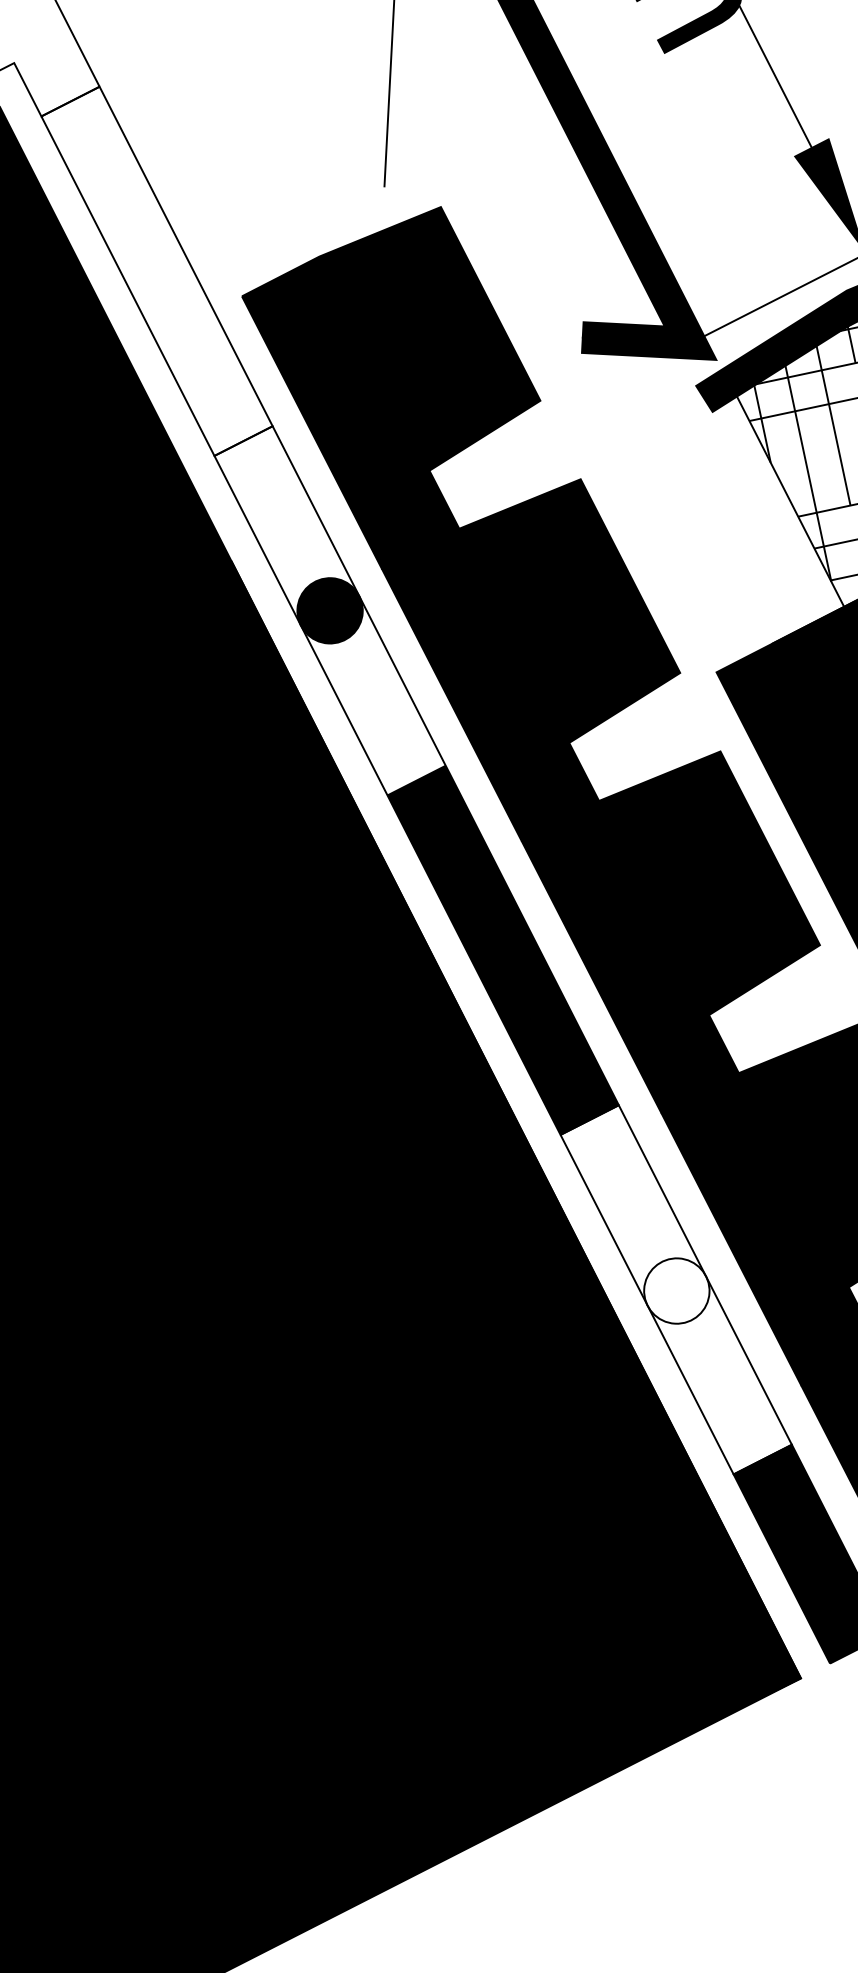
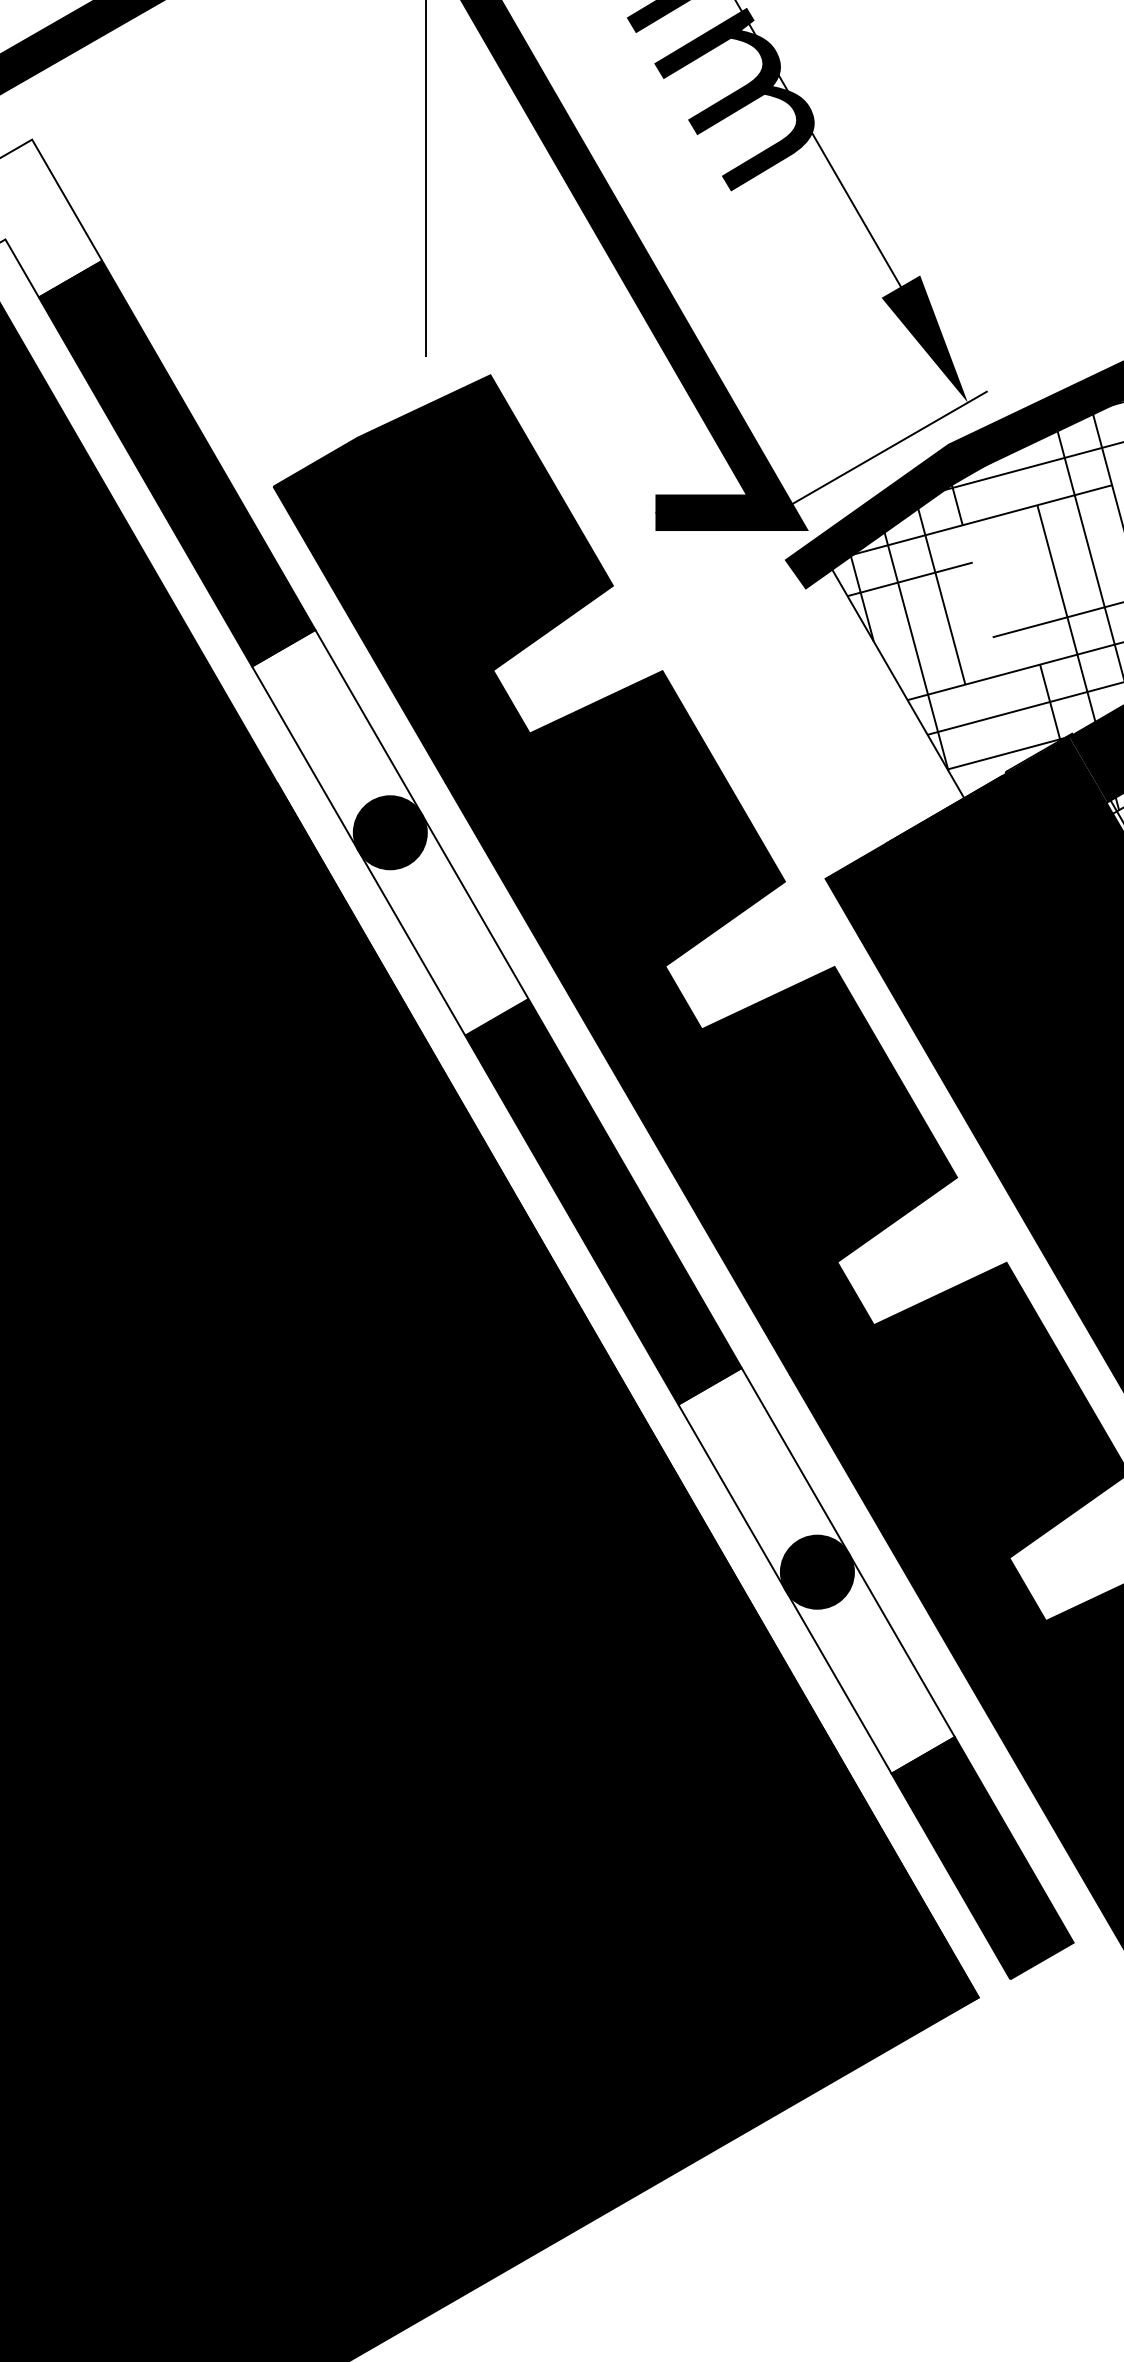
fill: (156, 271) -> (176, 463), added
fill: (676, 1290) -> (816, 1571), added

